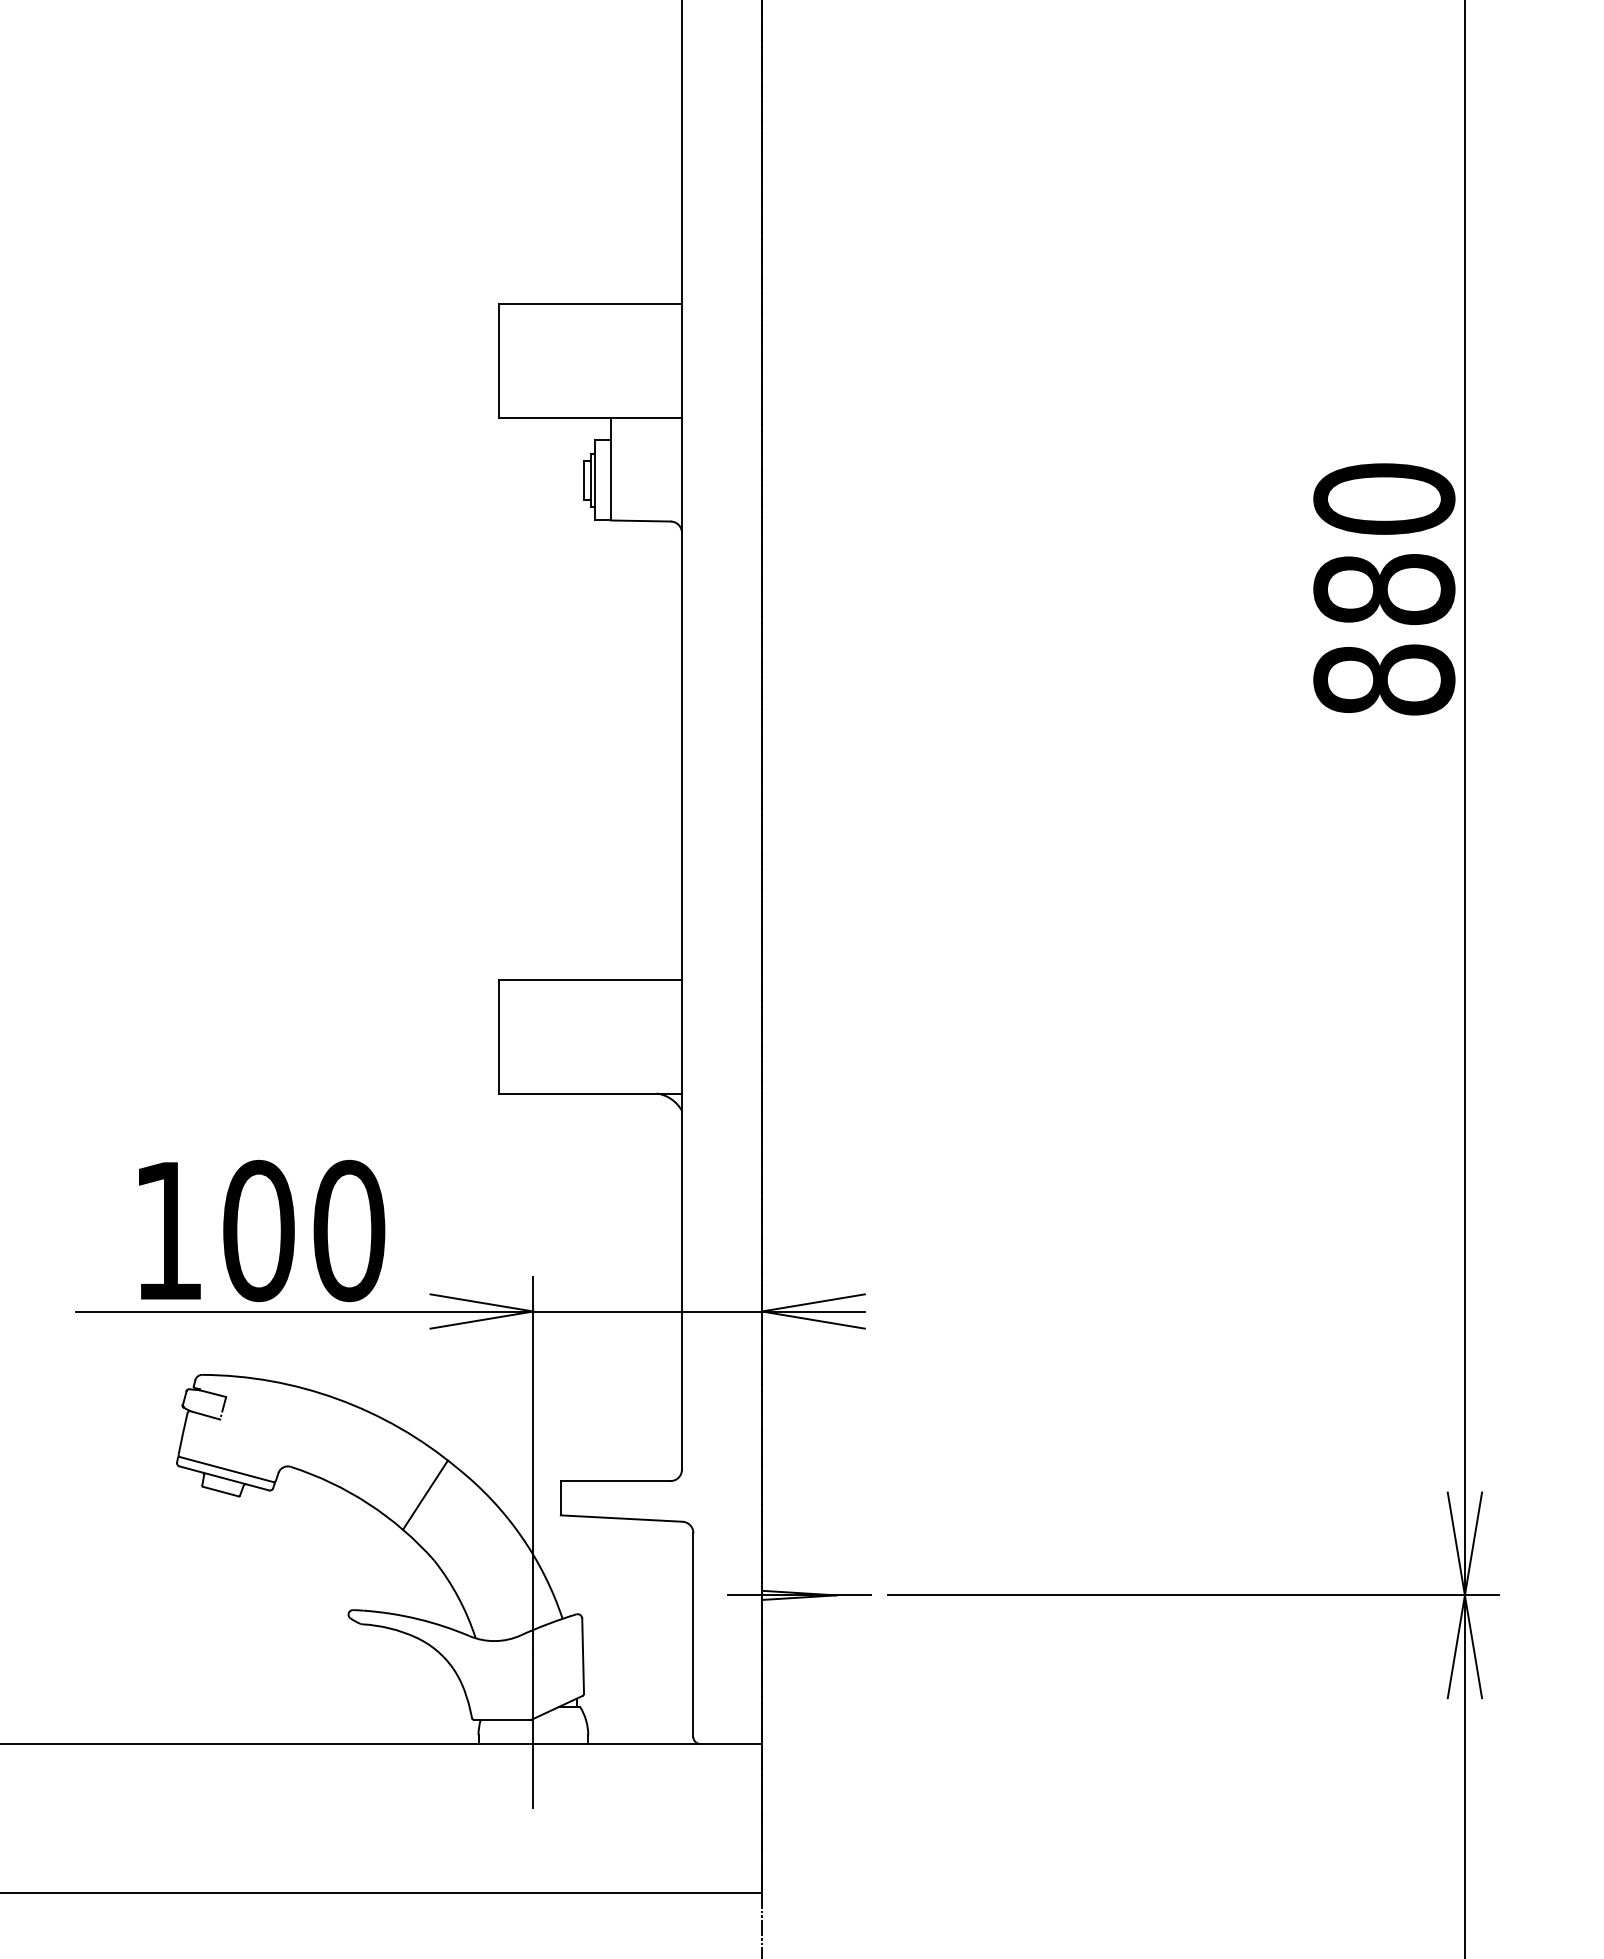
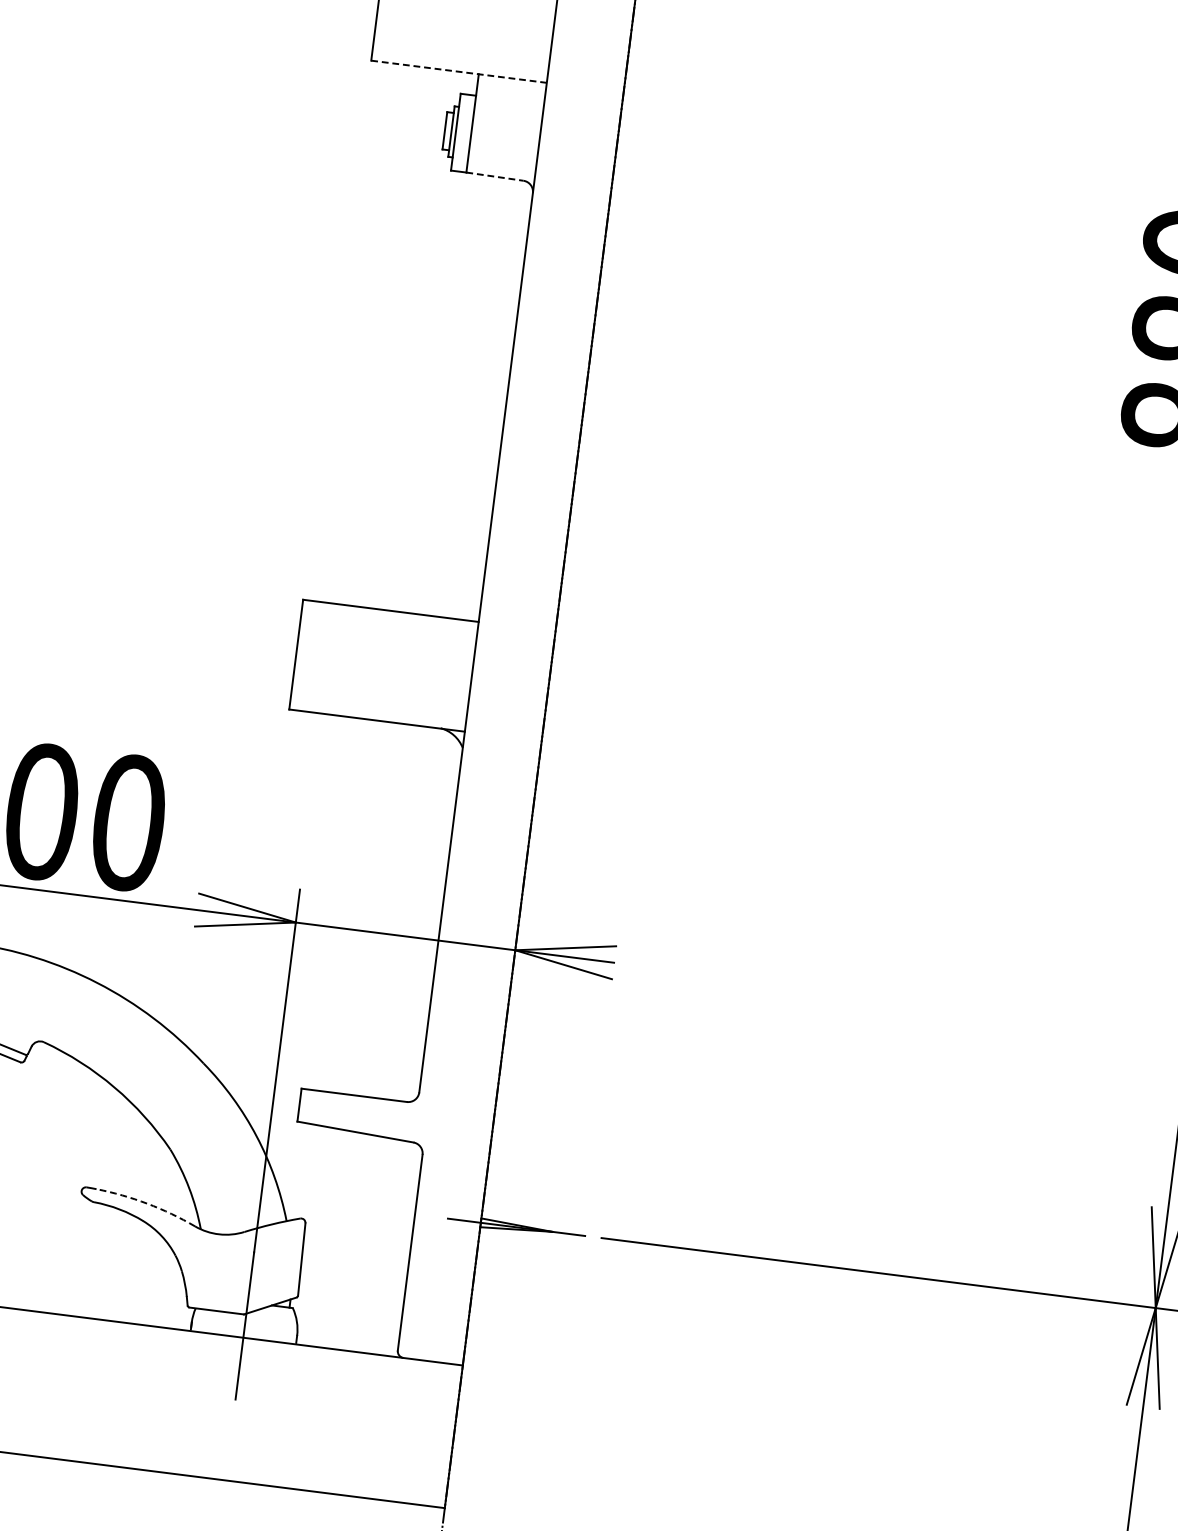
line: (591, 418) -> (459, 72), solid -> dashed
line: (640, 521) -> (494, 177), solid -> dashed
line: (425, 1494) -> (170, 1085), removed
arc: (417, 1618) -> (147, 1203), solid -> dashed

